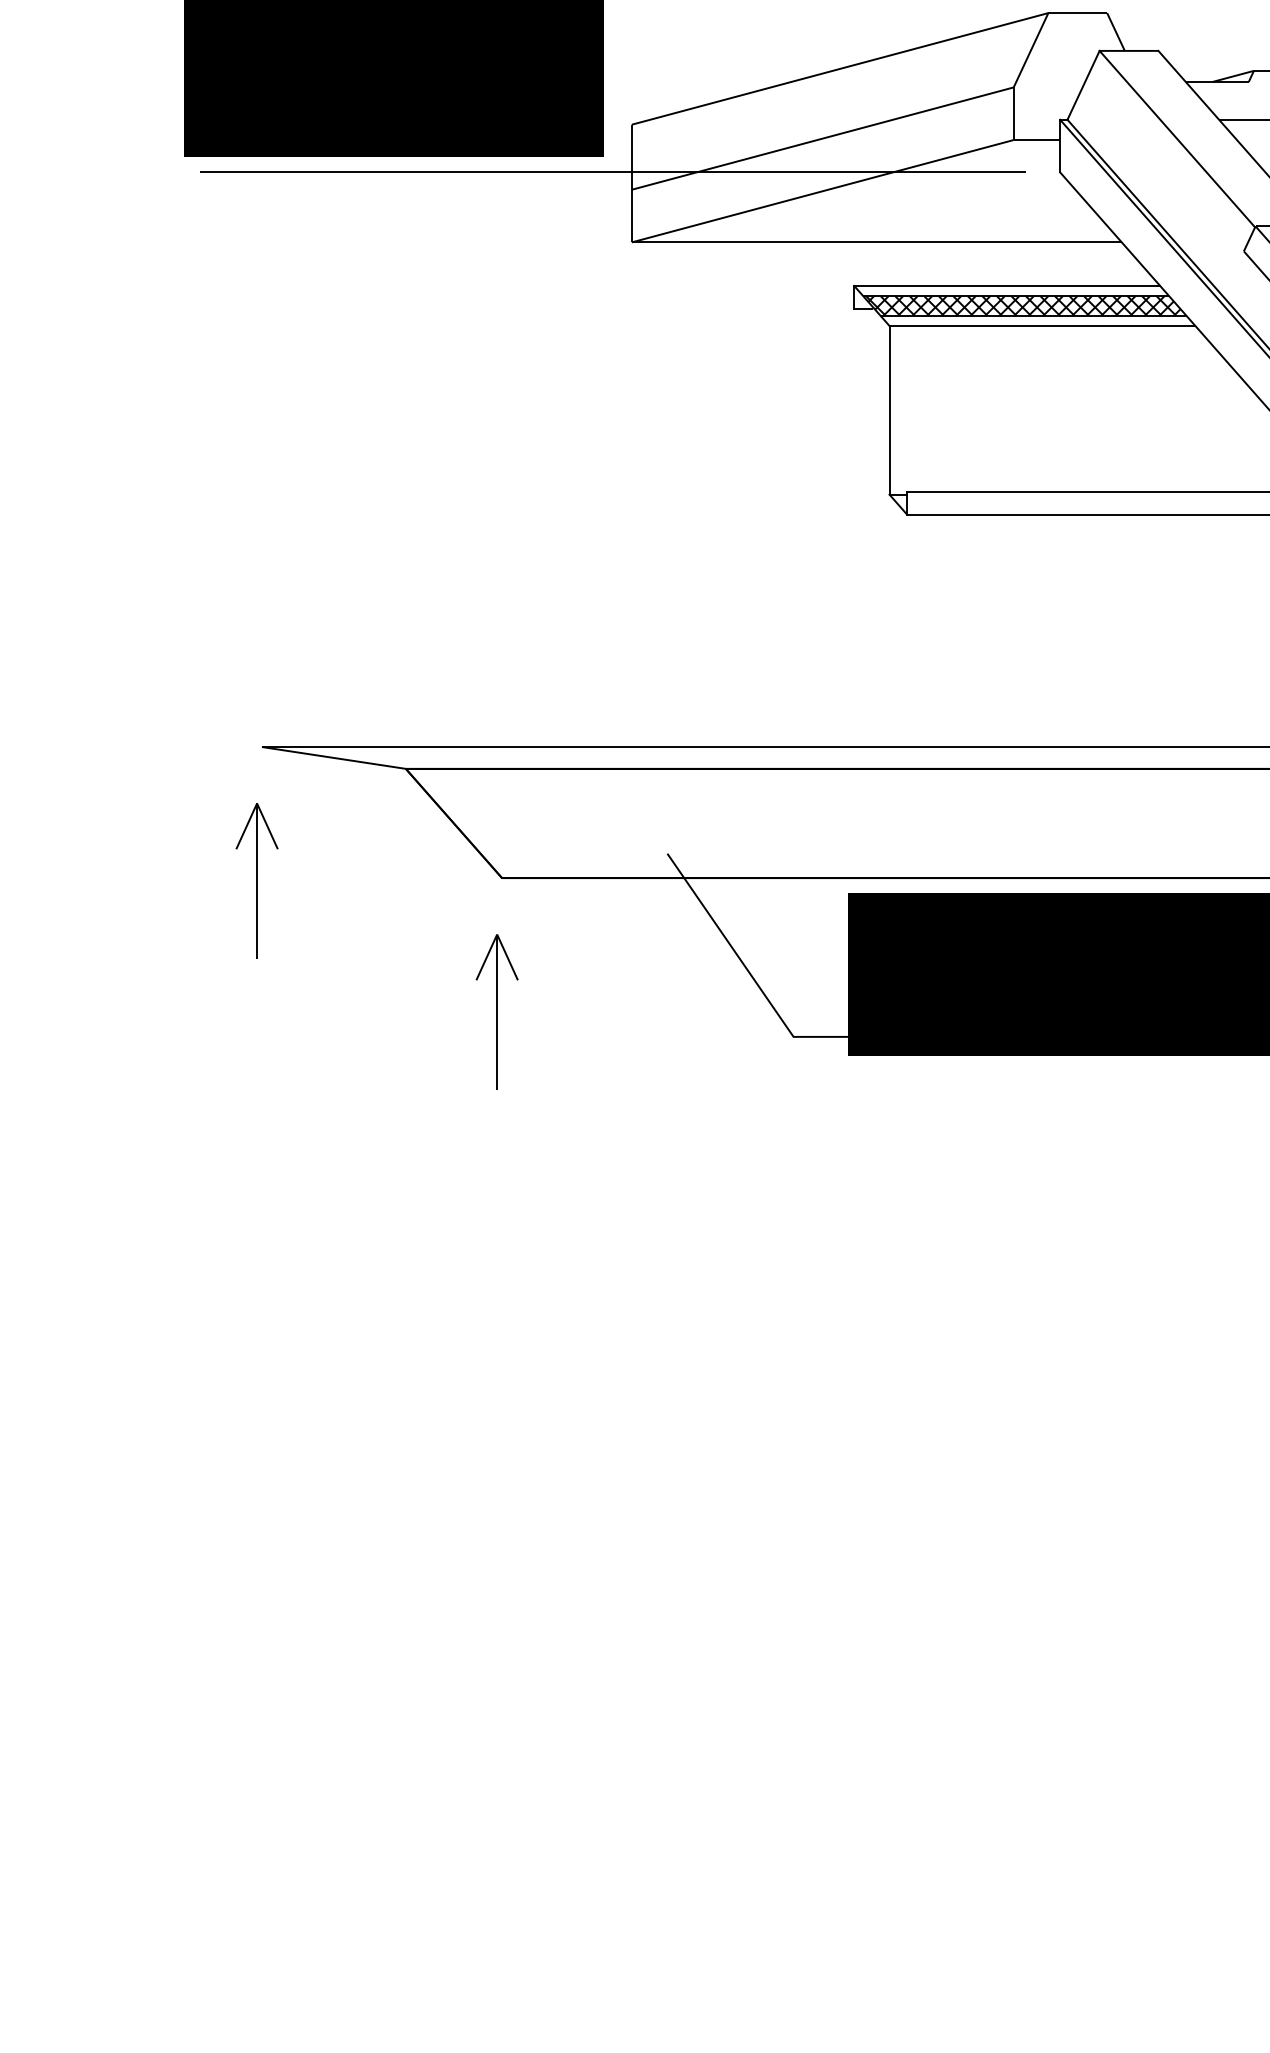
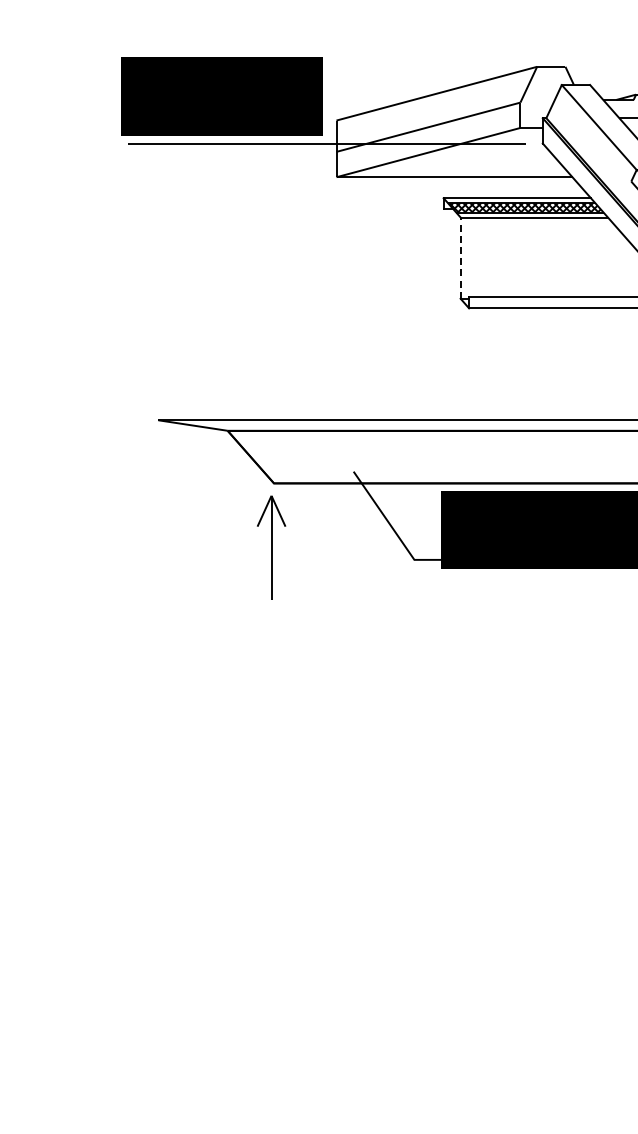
line: (889, 411) -> (460, 258), solid -> dashed
part: (255, 880) -> (155, 484), removed
part: (496, 1011) -> (271, 547), size x1.4

